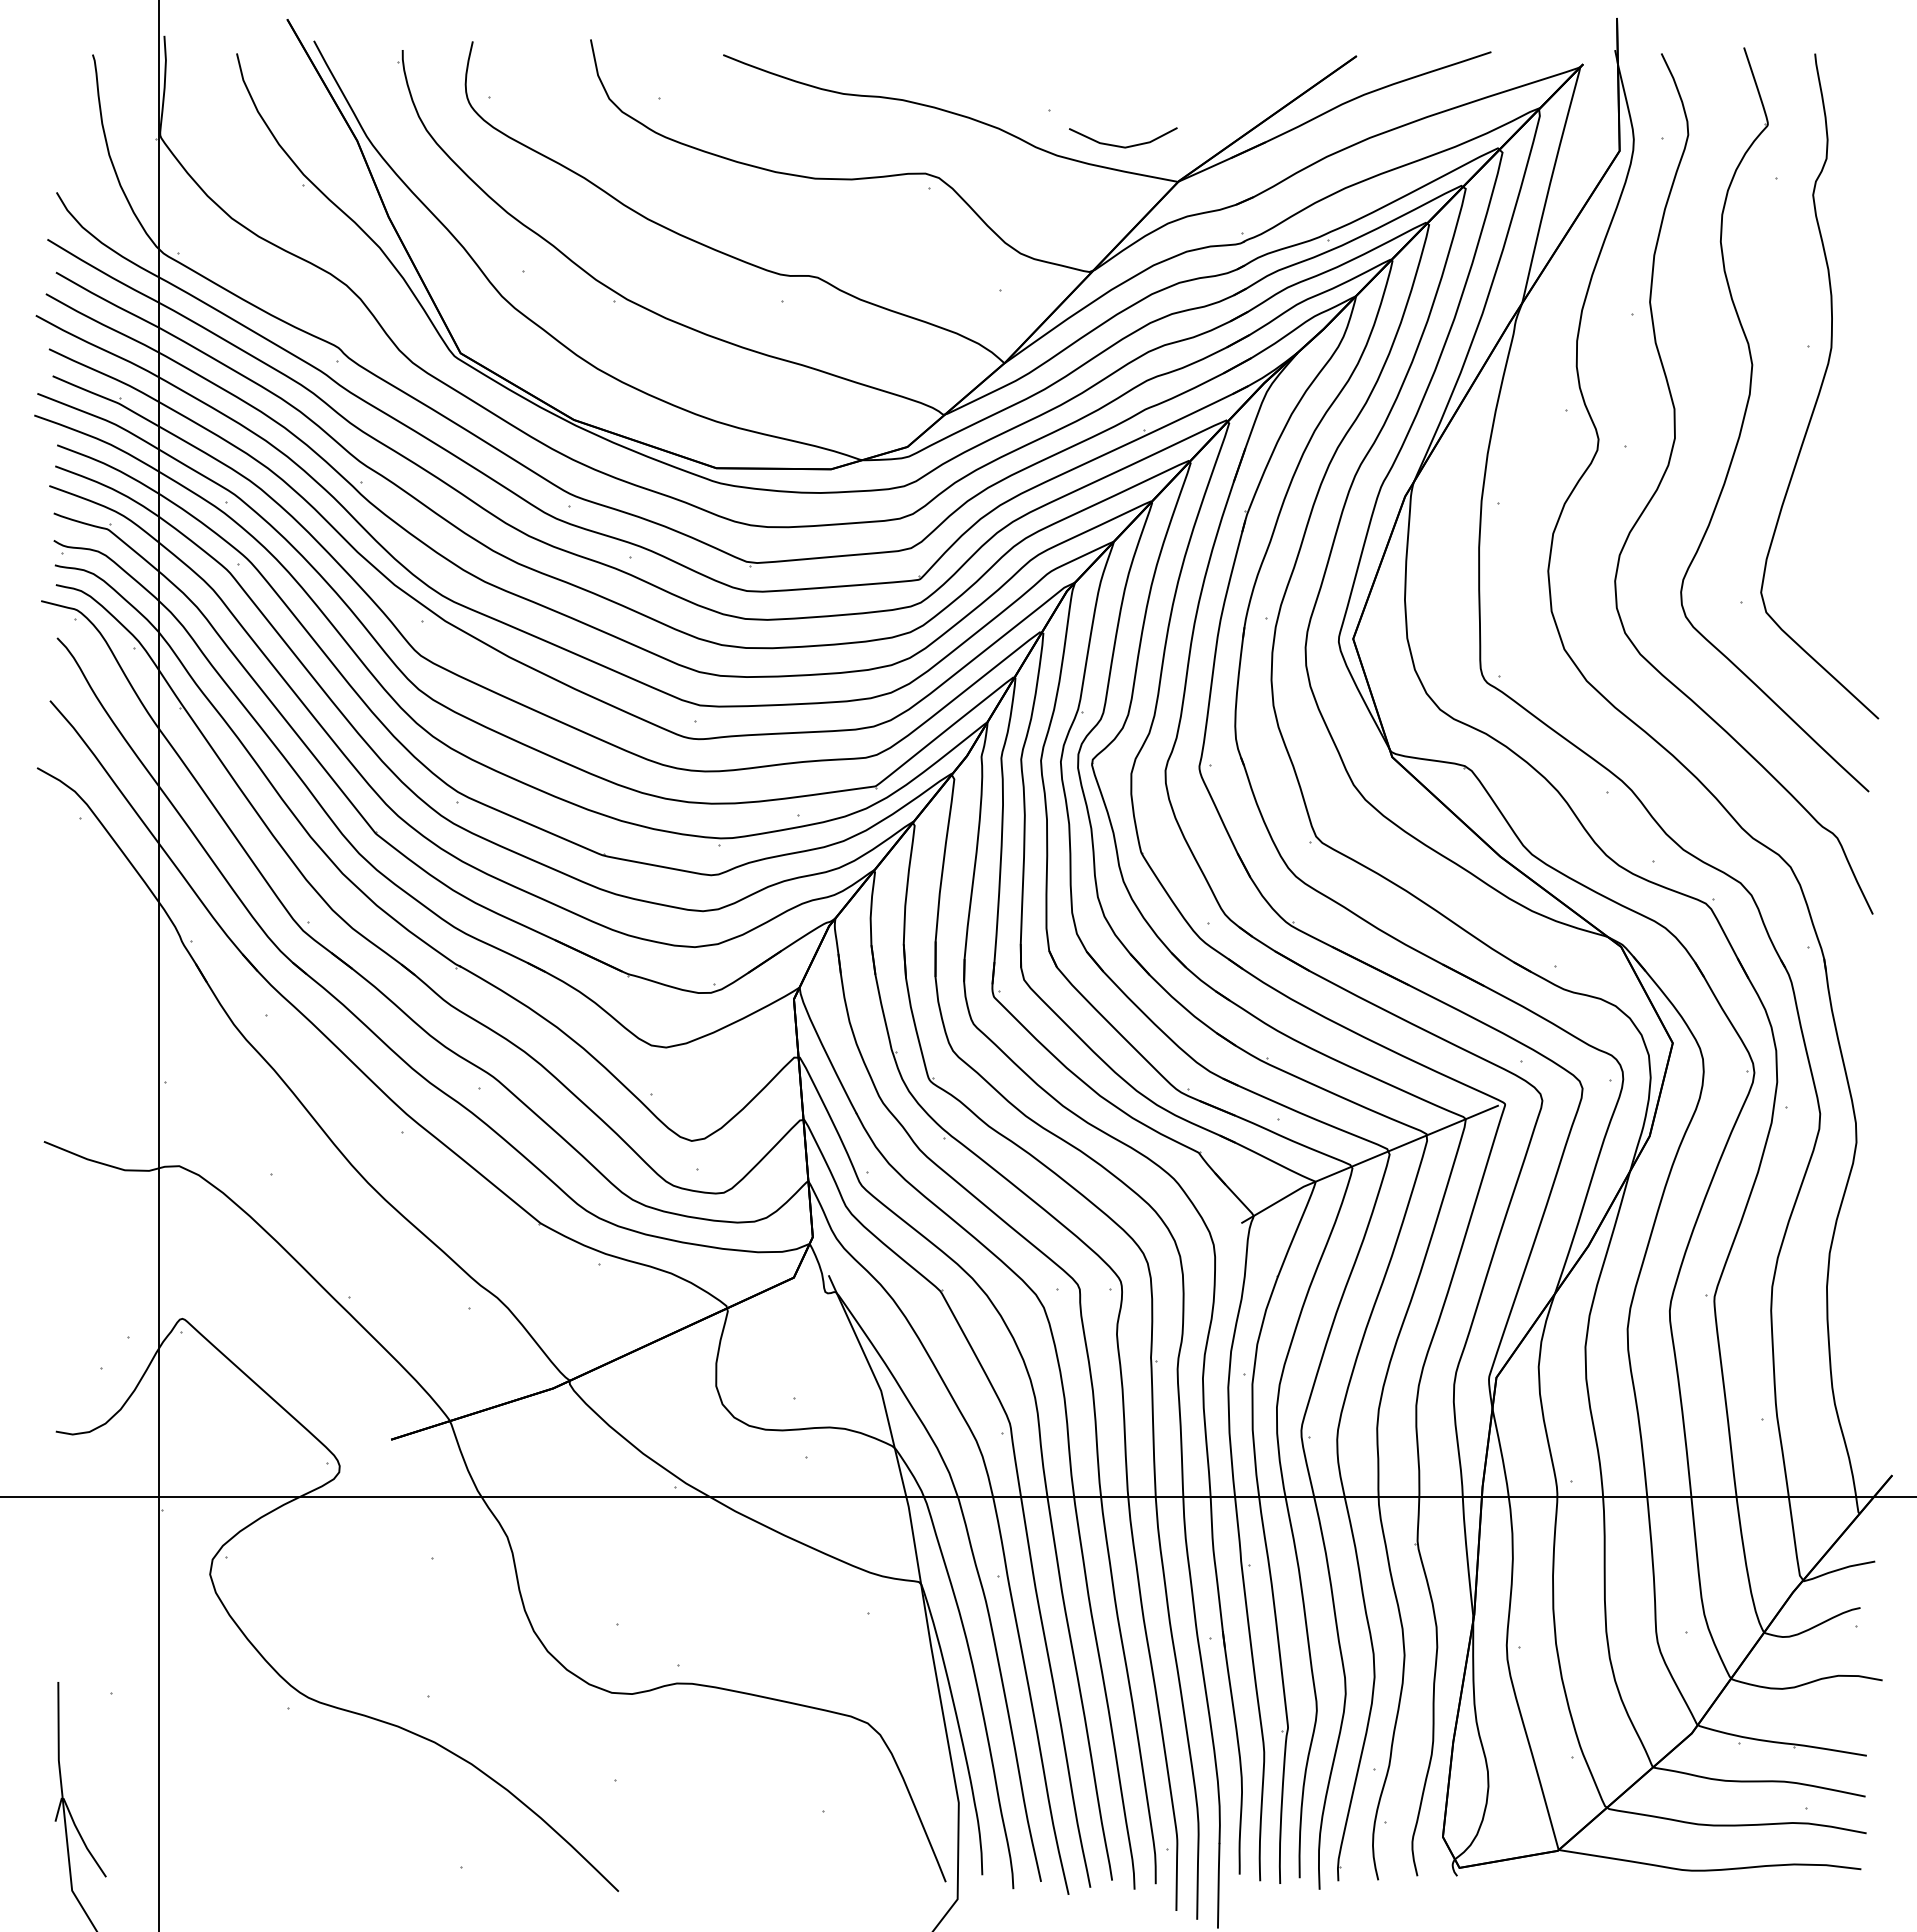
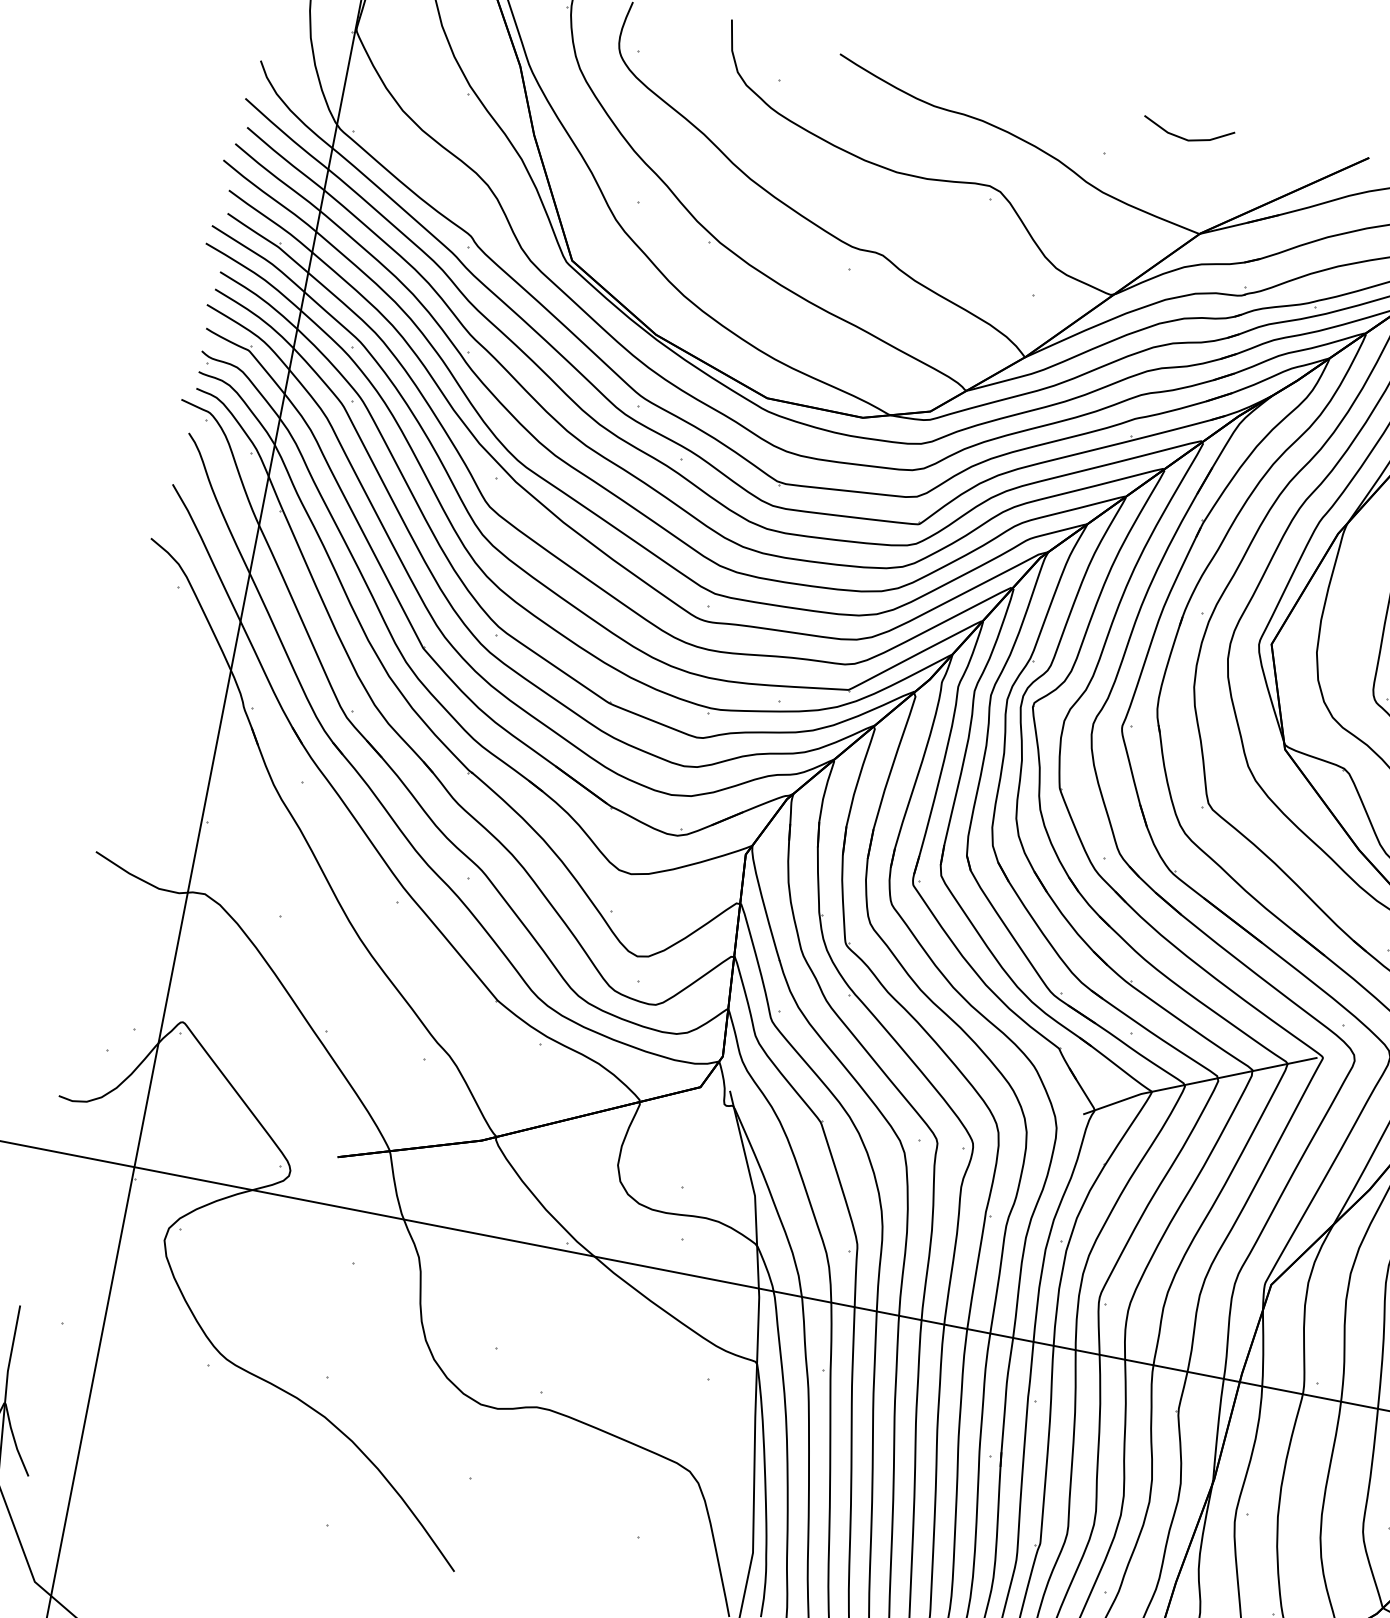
line: (1120, 145) -> (1184, 138), moved

